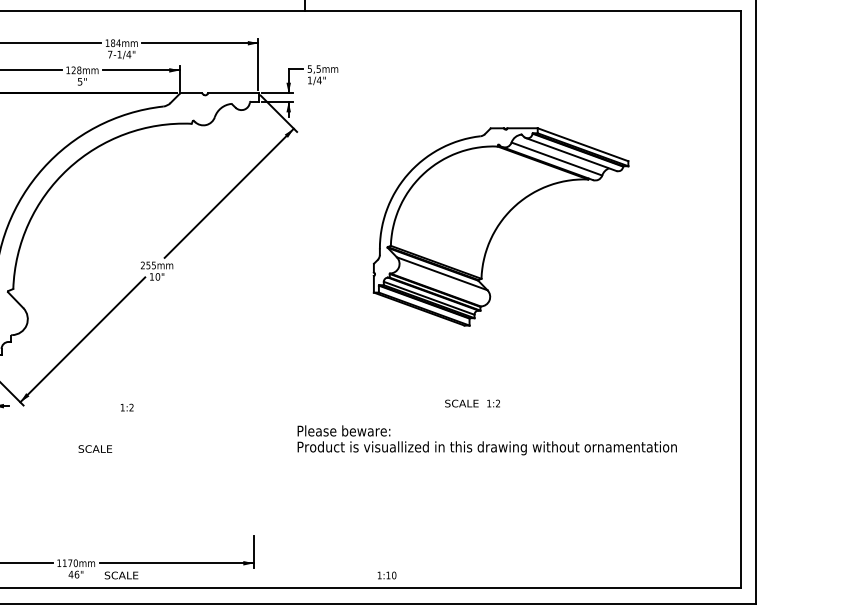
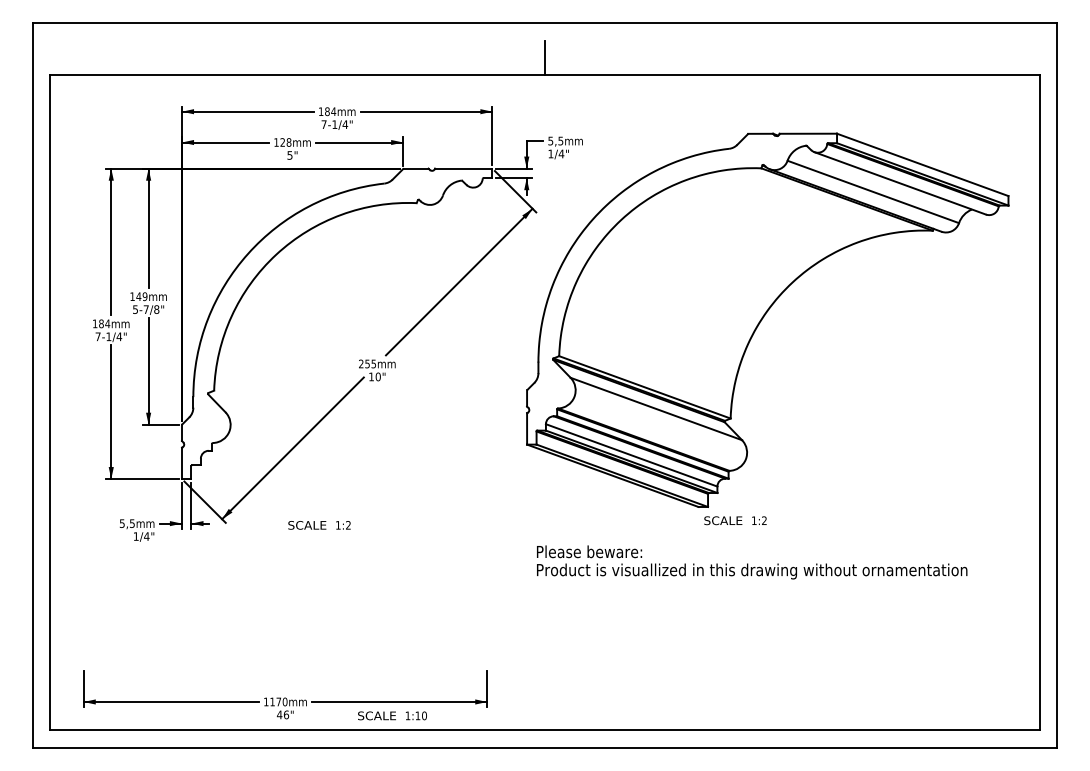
part: (500, 226) -> (767, 319), size x1.67
text: (95, 449) -> (307, 525), moved
text: (121, 575) -> (376, 715), moved
text: (387, 575) -> (416, 715), moved

